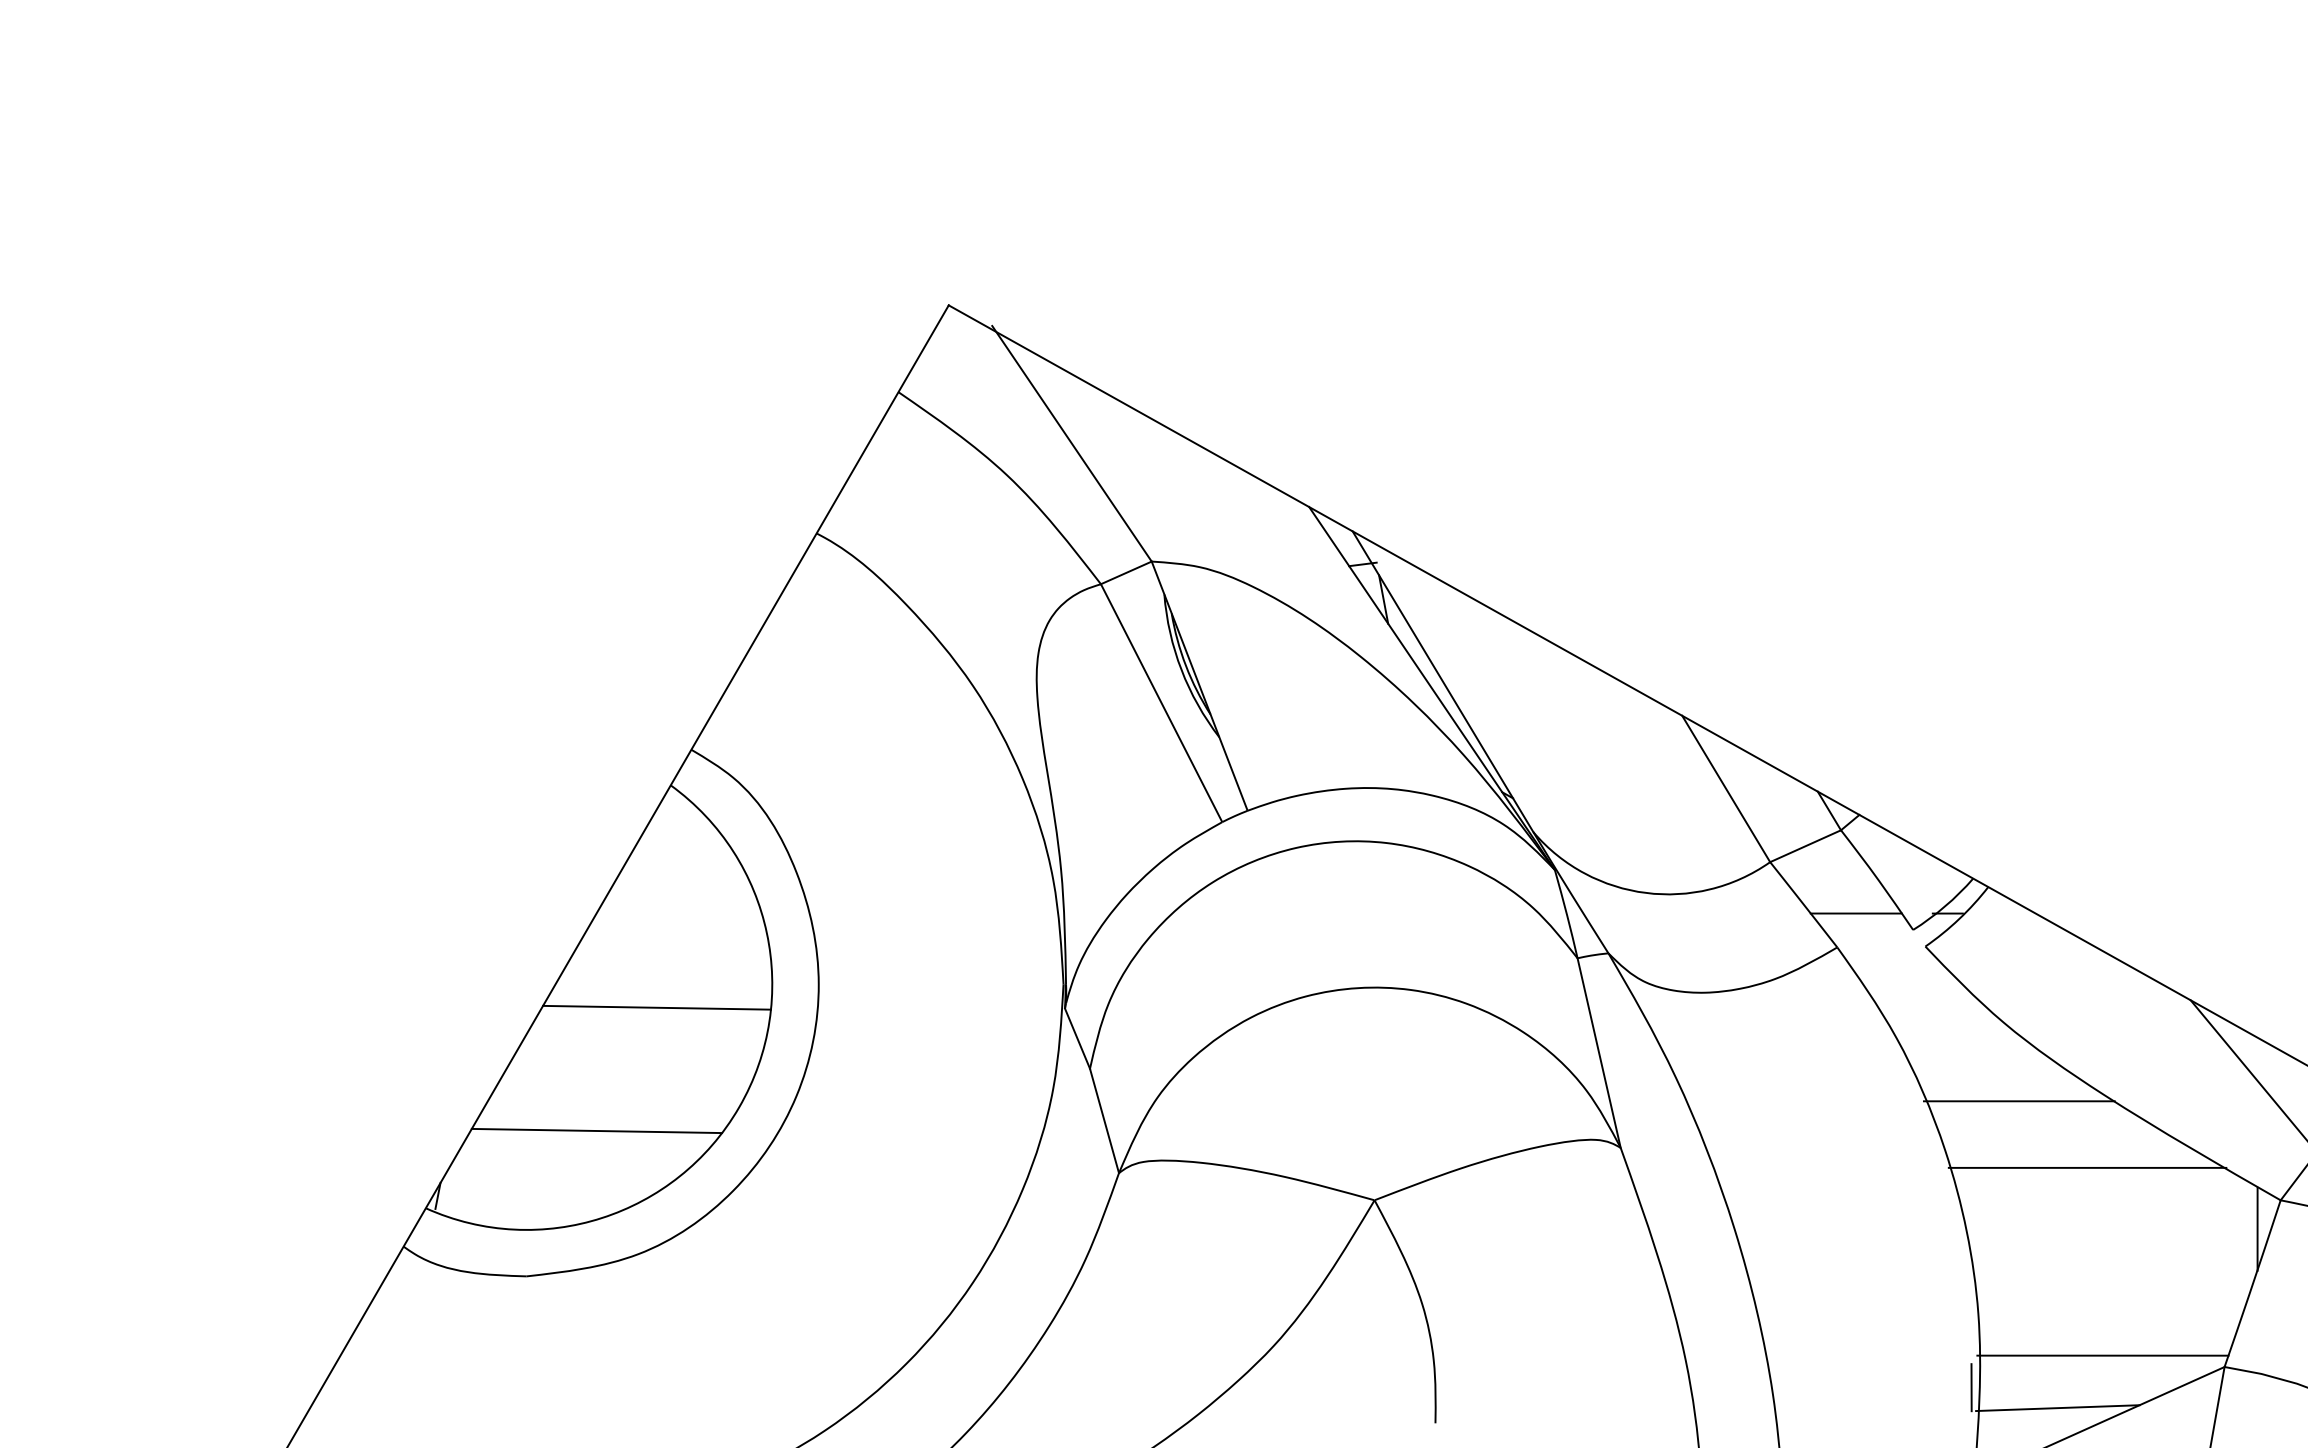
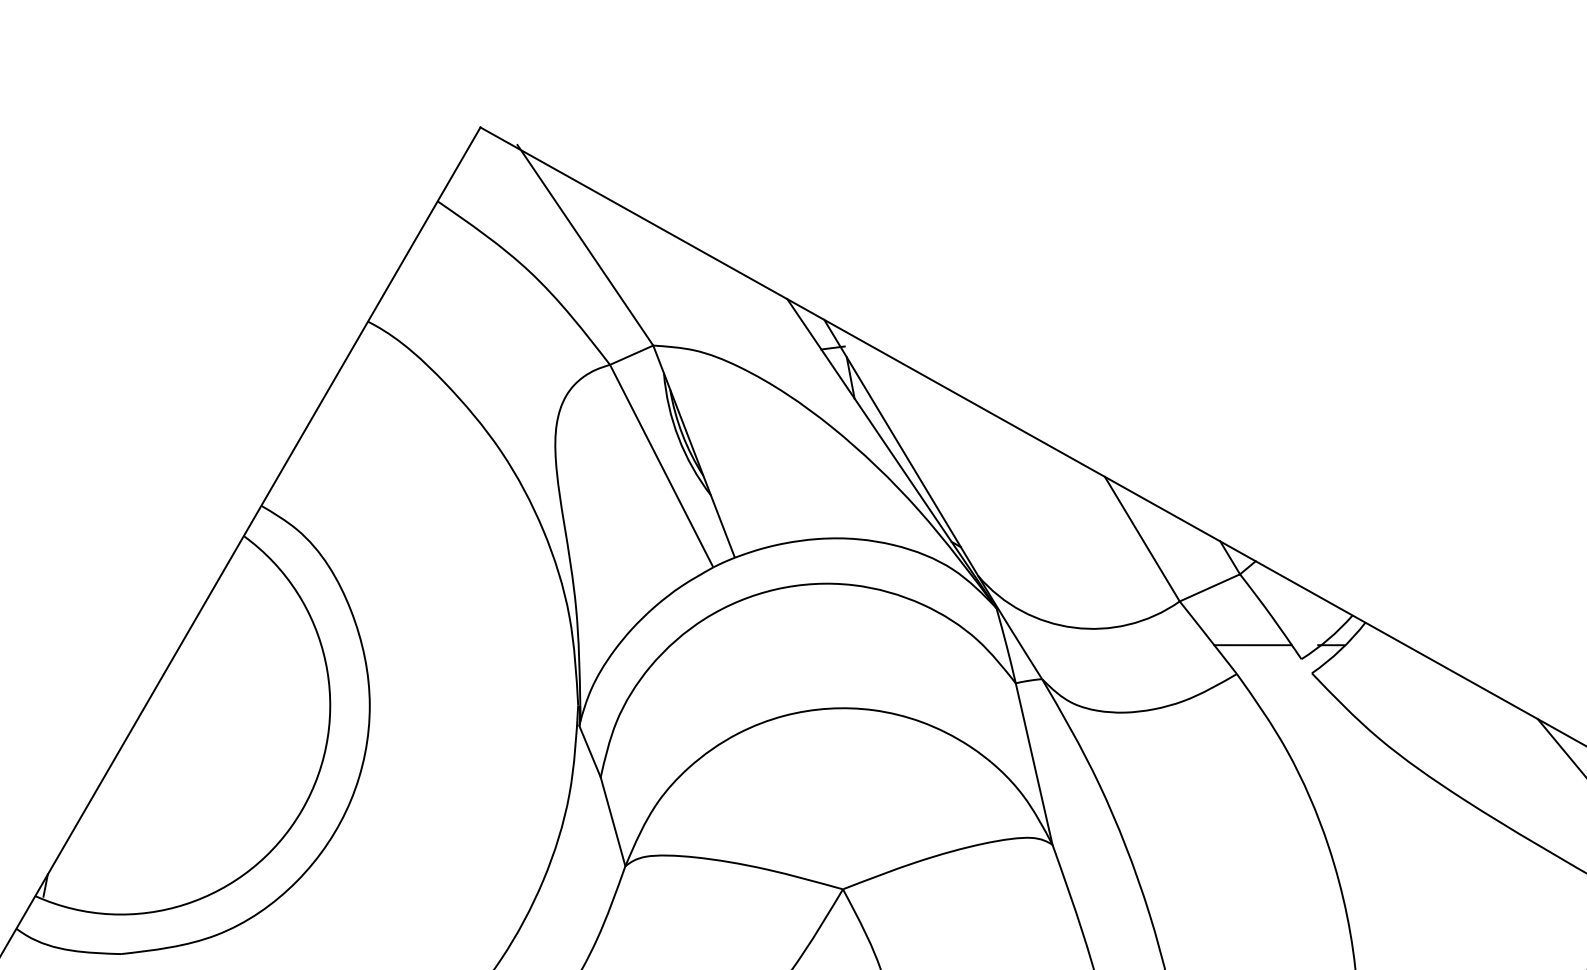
line: (656, 1007) -> (231, 725), removed
line: (2018, 1101) -> (1391, 805), removed
line: (596, 1130) -> (180, 829), removed
line: (2087, 1167) -> (1449, 861), removed

